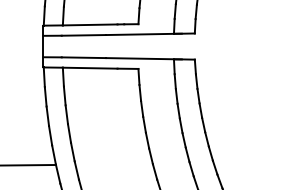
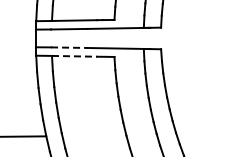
line: (84, 57) -> (69, 47), solid -> dashed
line: (90, 68) -> (74, 56), solid -> dashed

